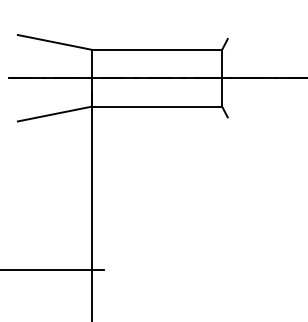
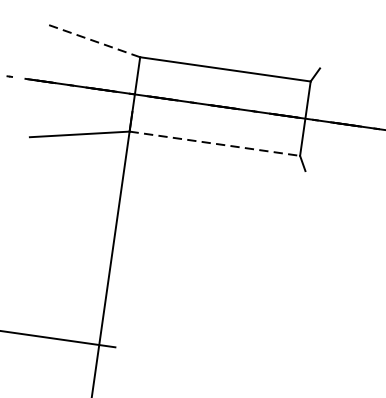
line: (54, 42) -> (92, 40), solid -> dashed
line: (157, 106) -> (215, 143), solid -> dashed

